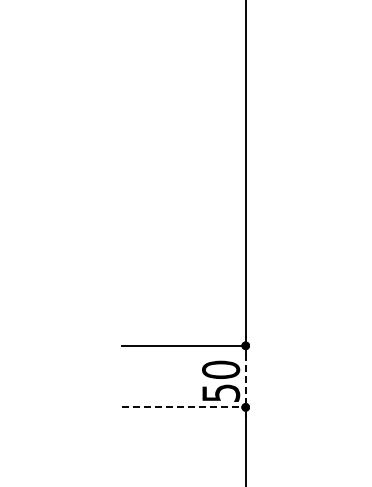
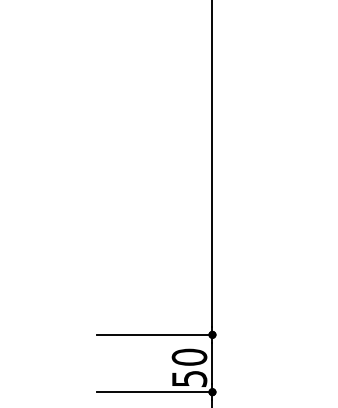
line: (245, 377) -> (212, 364), dashed -> solid
line: (184, 407) -> (155, 392), dashed -> solid

